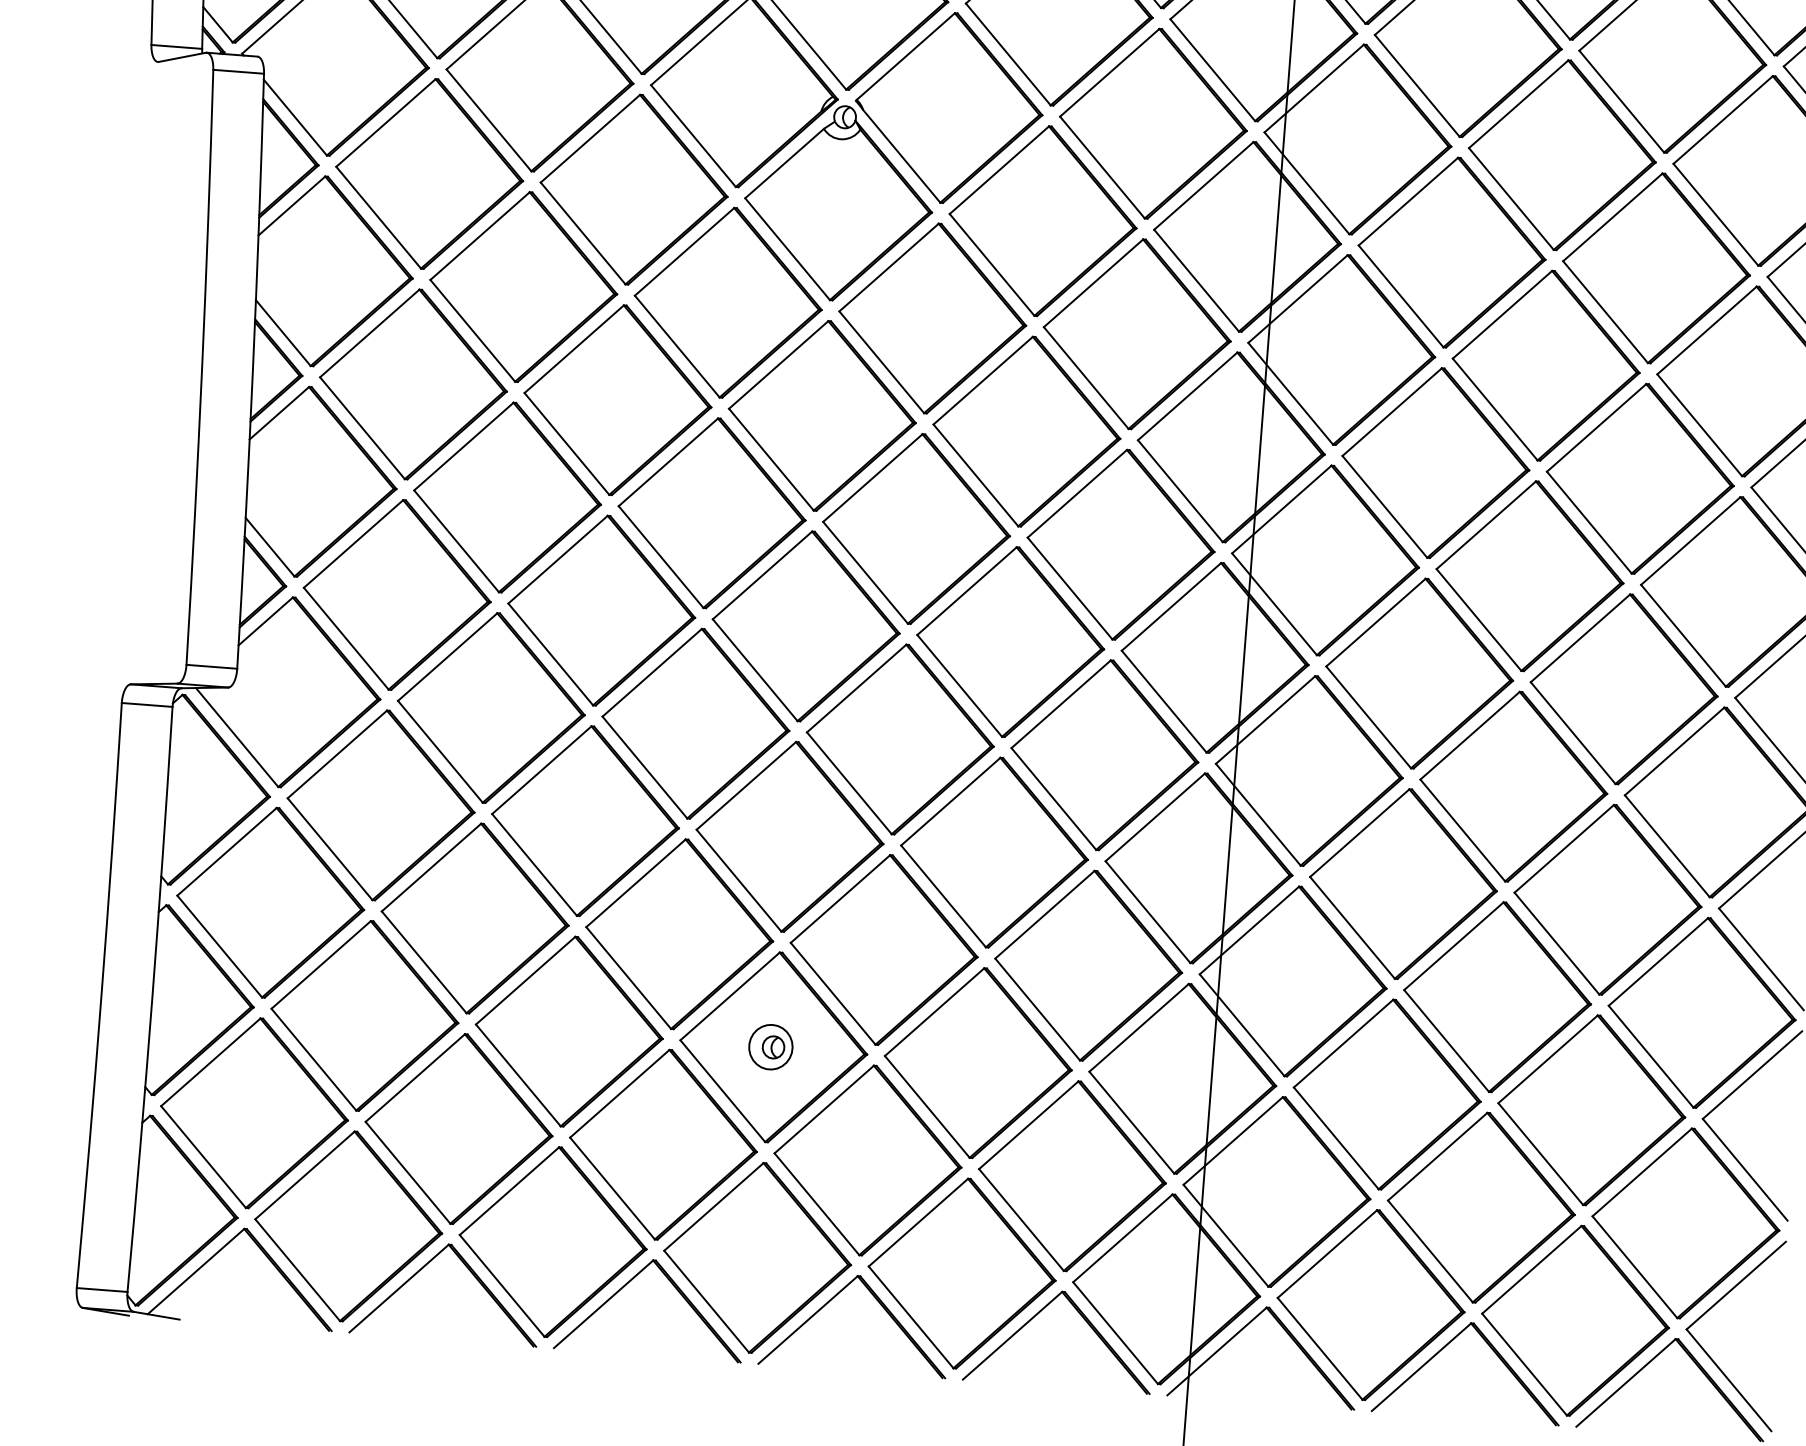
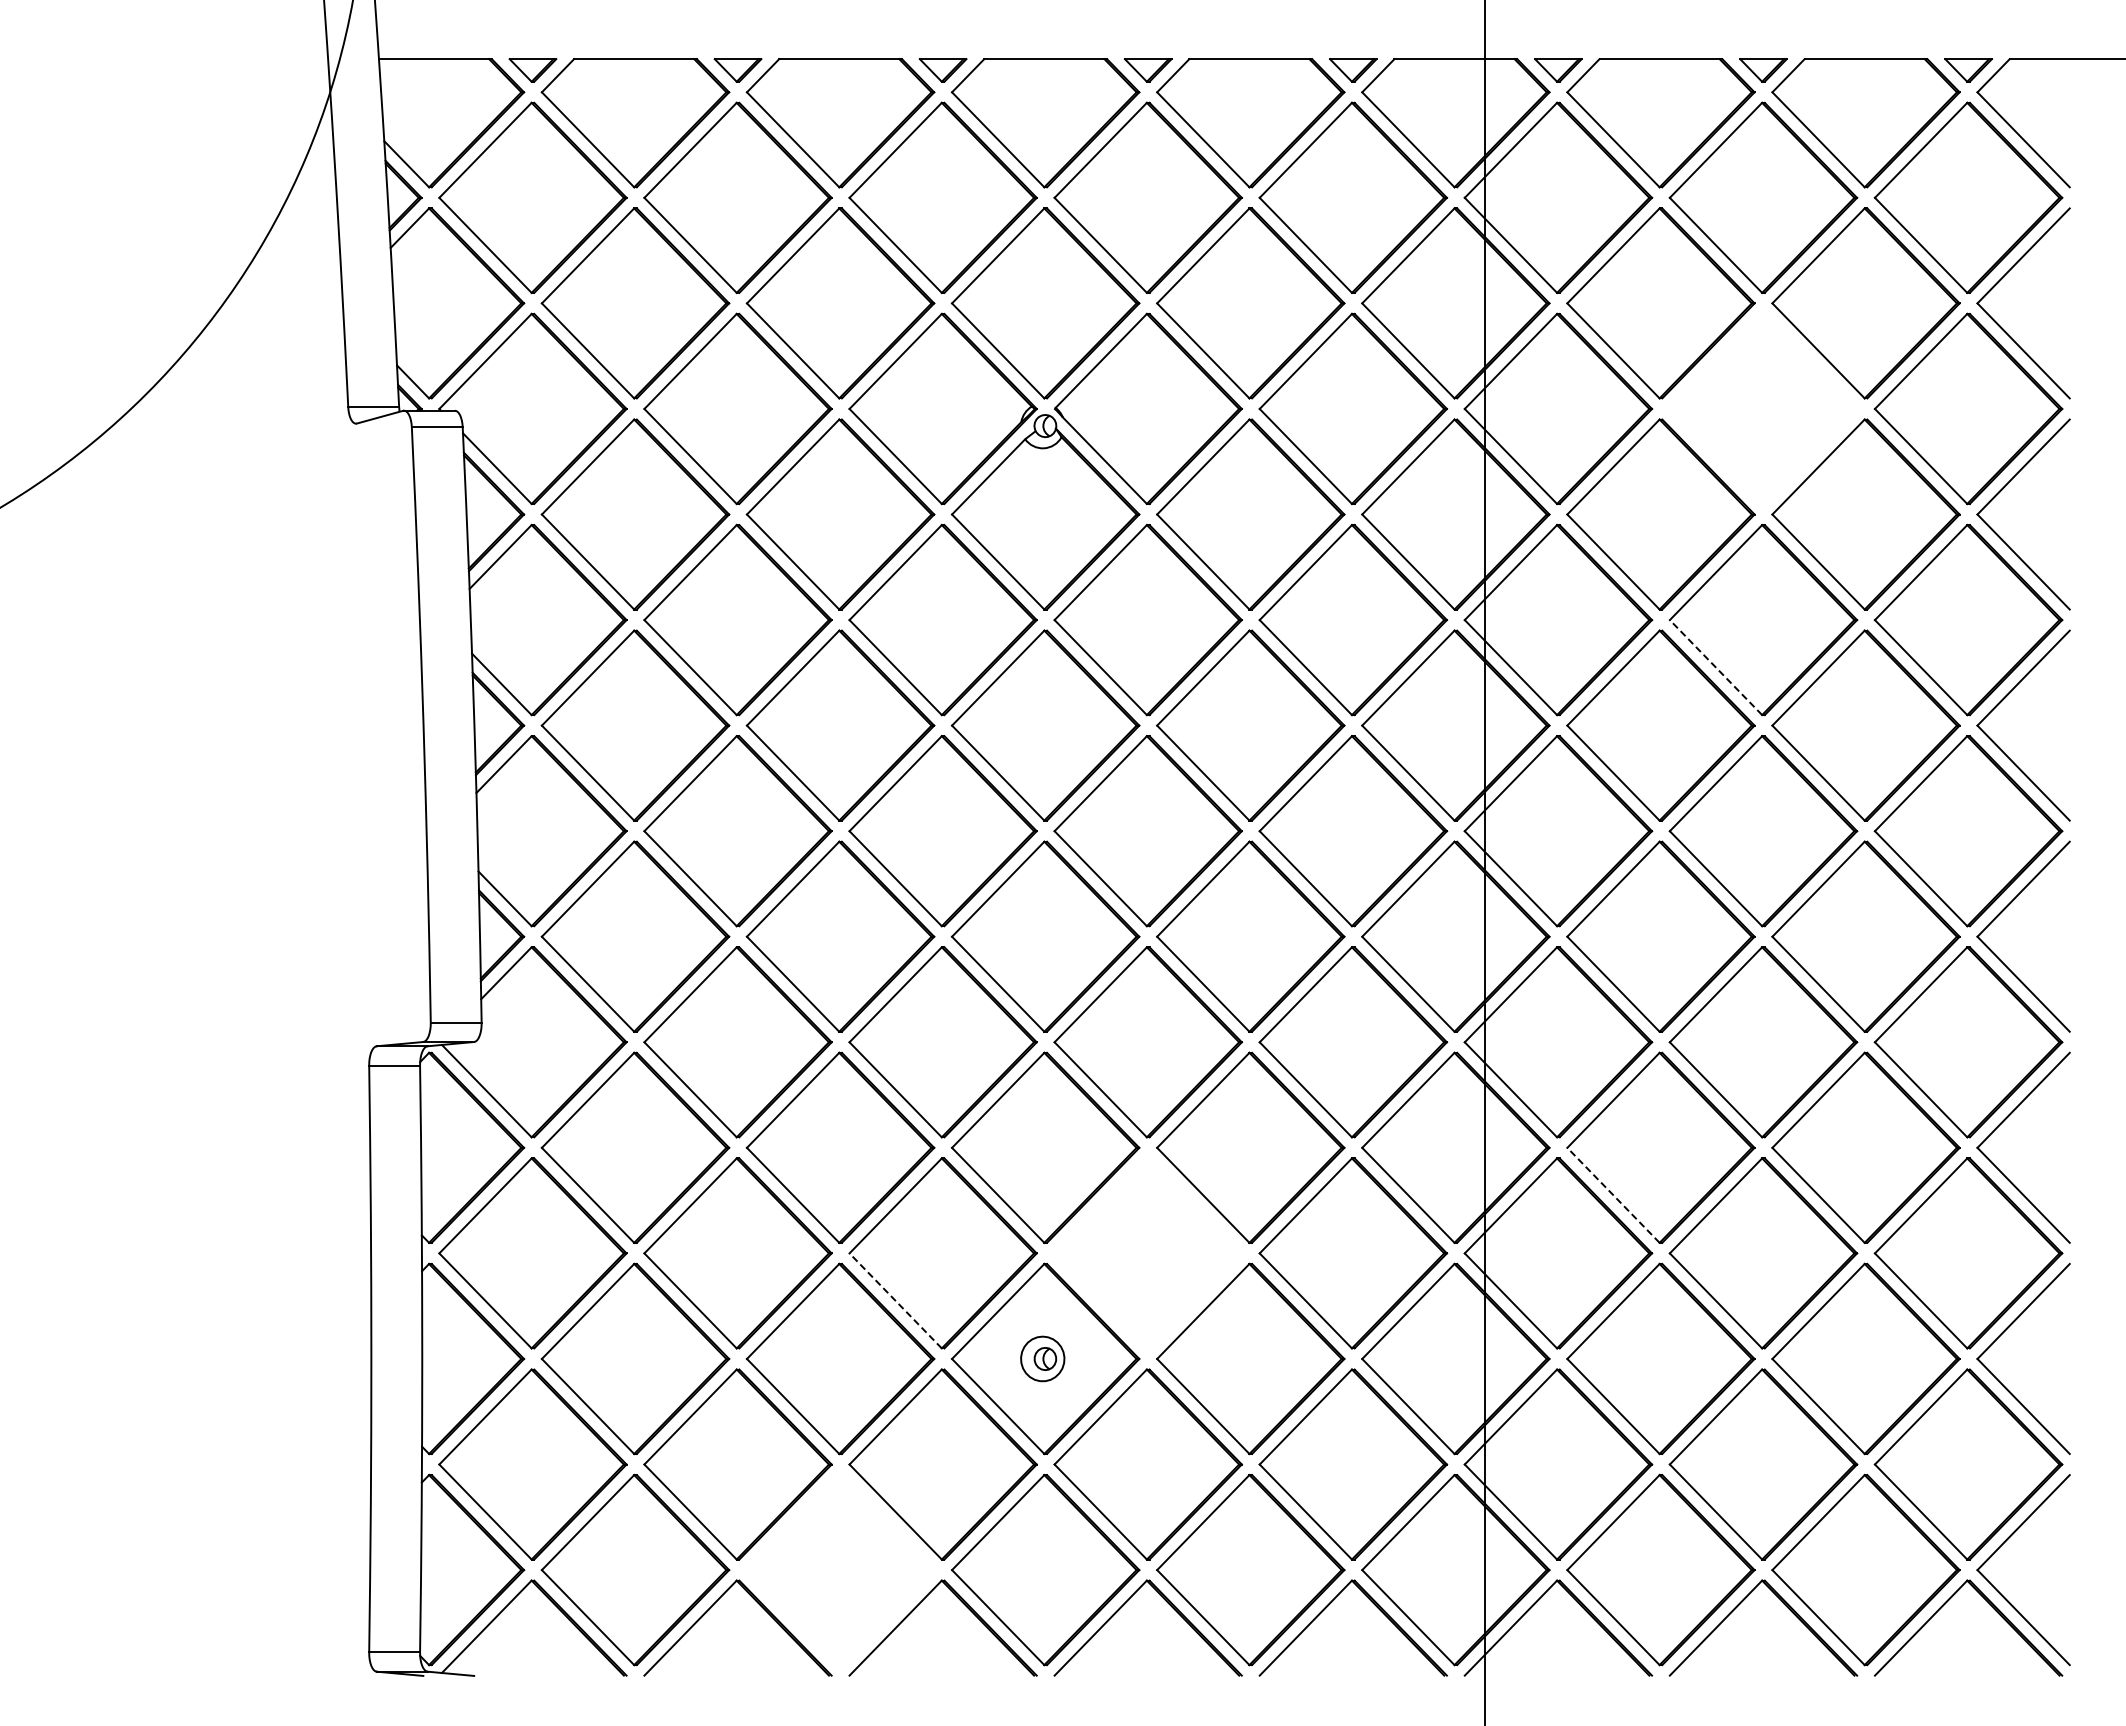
part: (1562, 154) -> (1763, 408), removed
line: (1494, 409) -> (1715, 667), solid -> dashed
line: (1352, 928) -> (1613, 1195), solid -> dashed
part: (883, 950) -> (1147, 1253), removed
line: (628, 977) -> (895, 1300), solid -> dashed
part: (553, 1241) -> (840, 1569), removed

